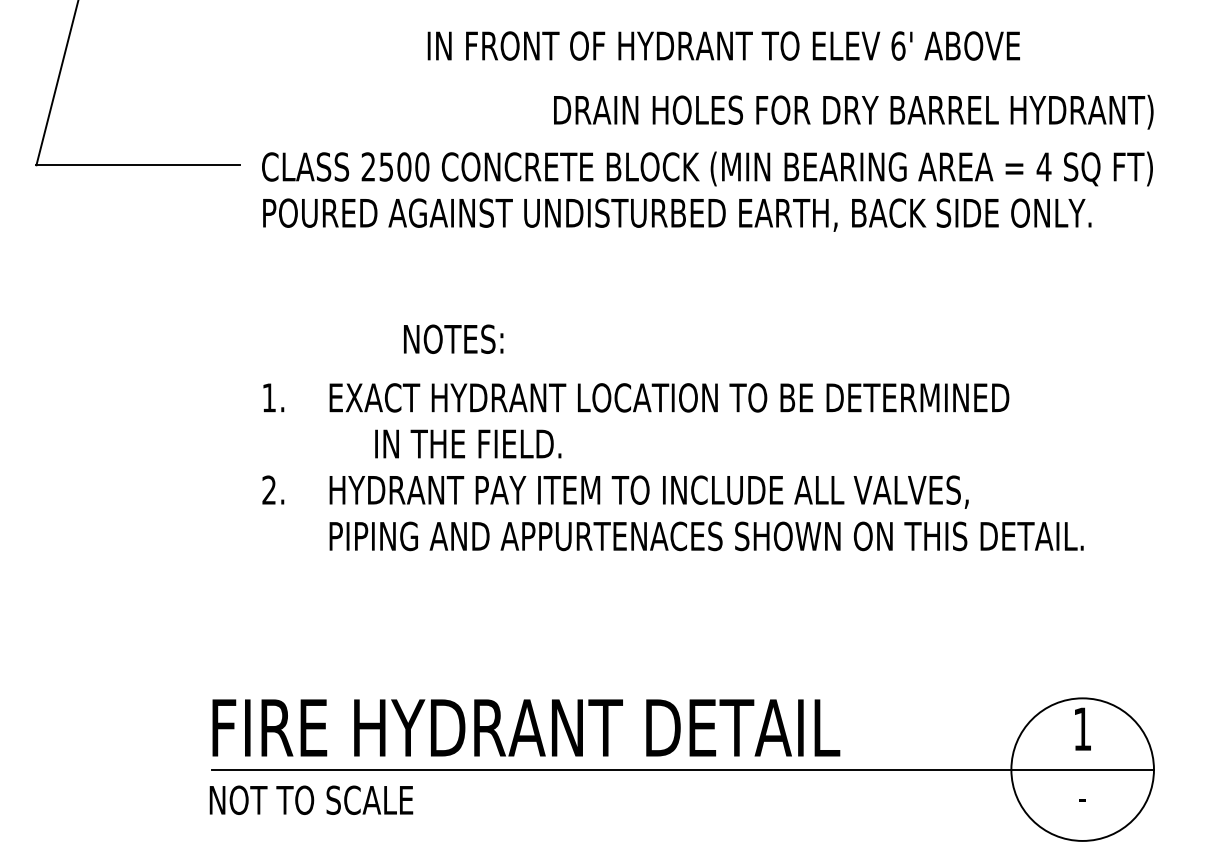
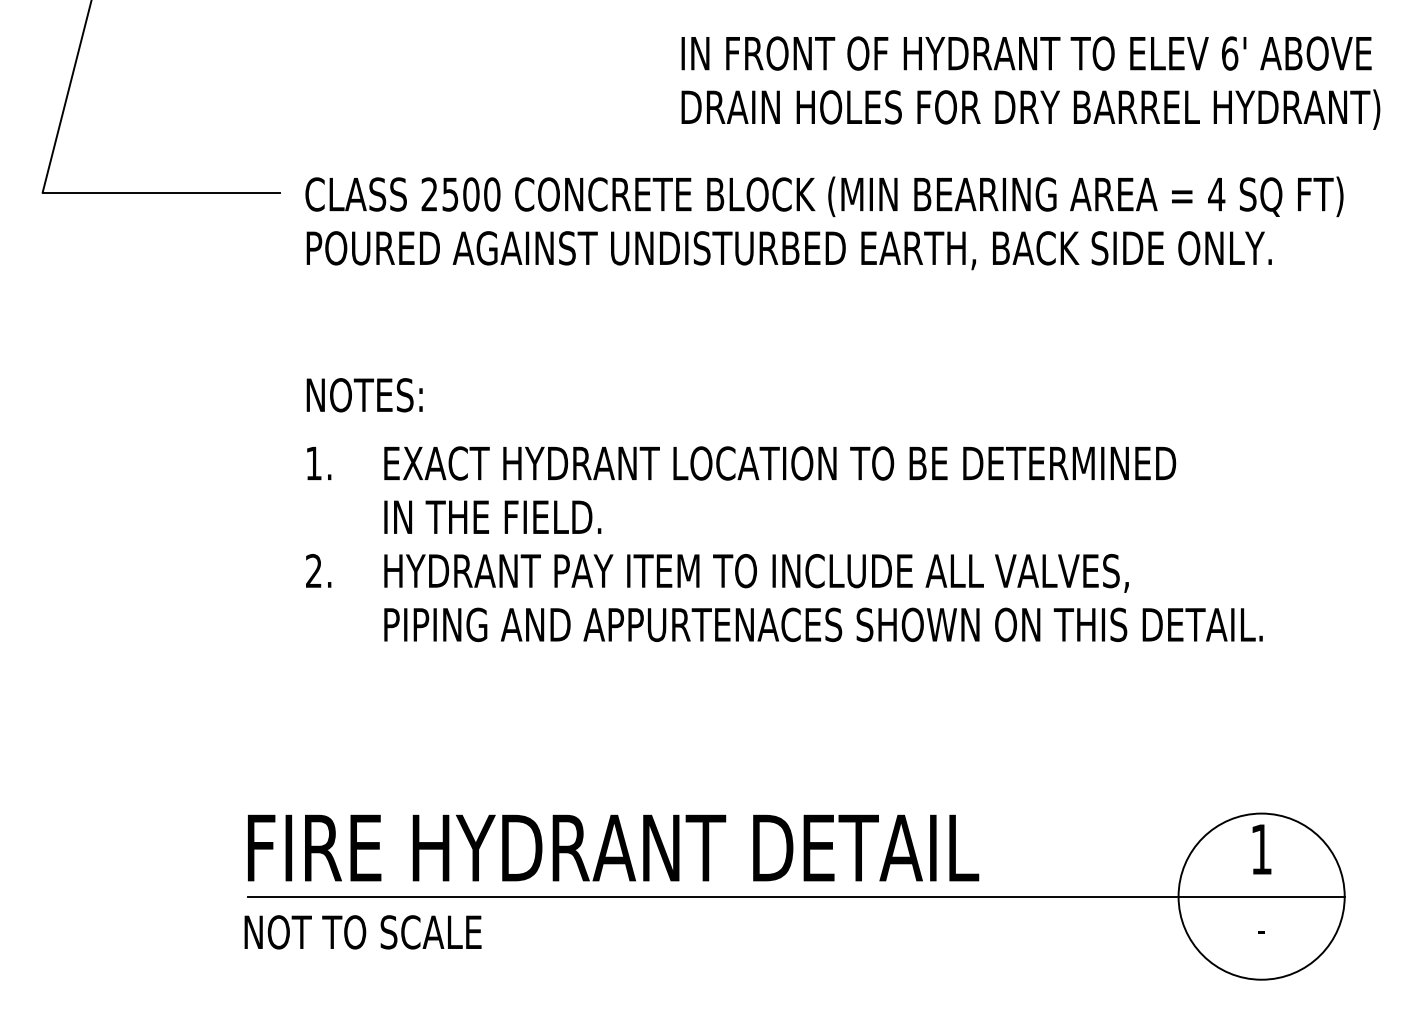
text: (723, 45) -> (1026, 53), moved
text: (853, 112) -> (1030, 109), moved
text: (453, 339) -> (364, 395), moved
text: (468, 443) -> (492, 516), moved

